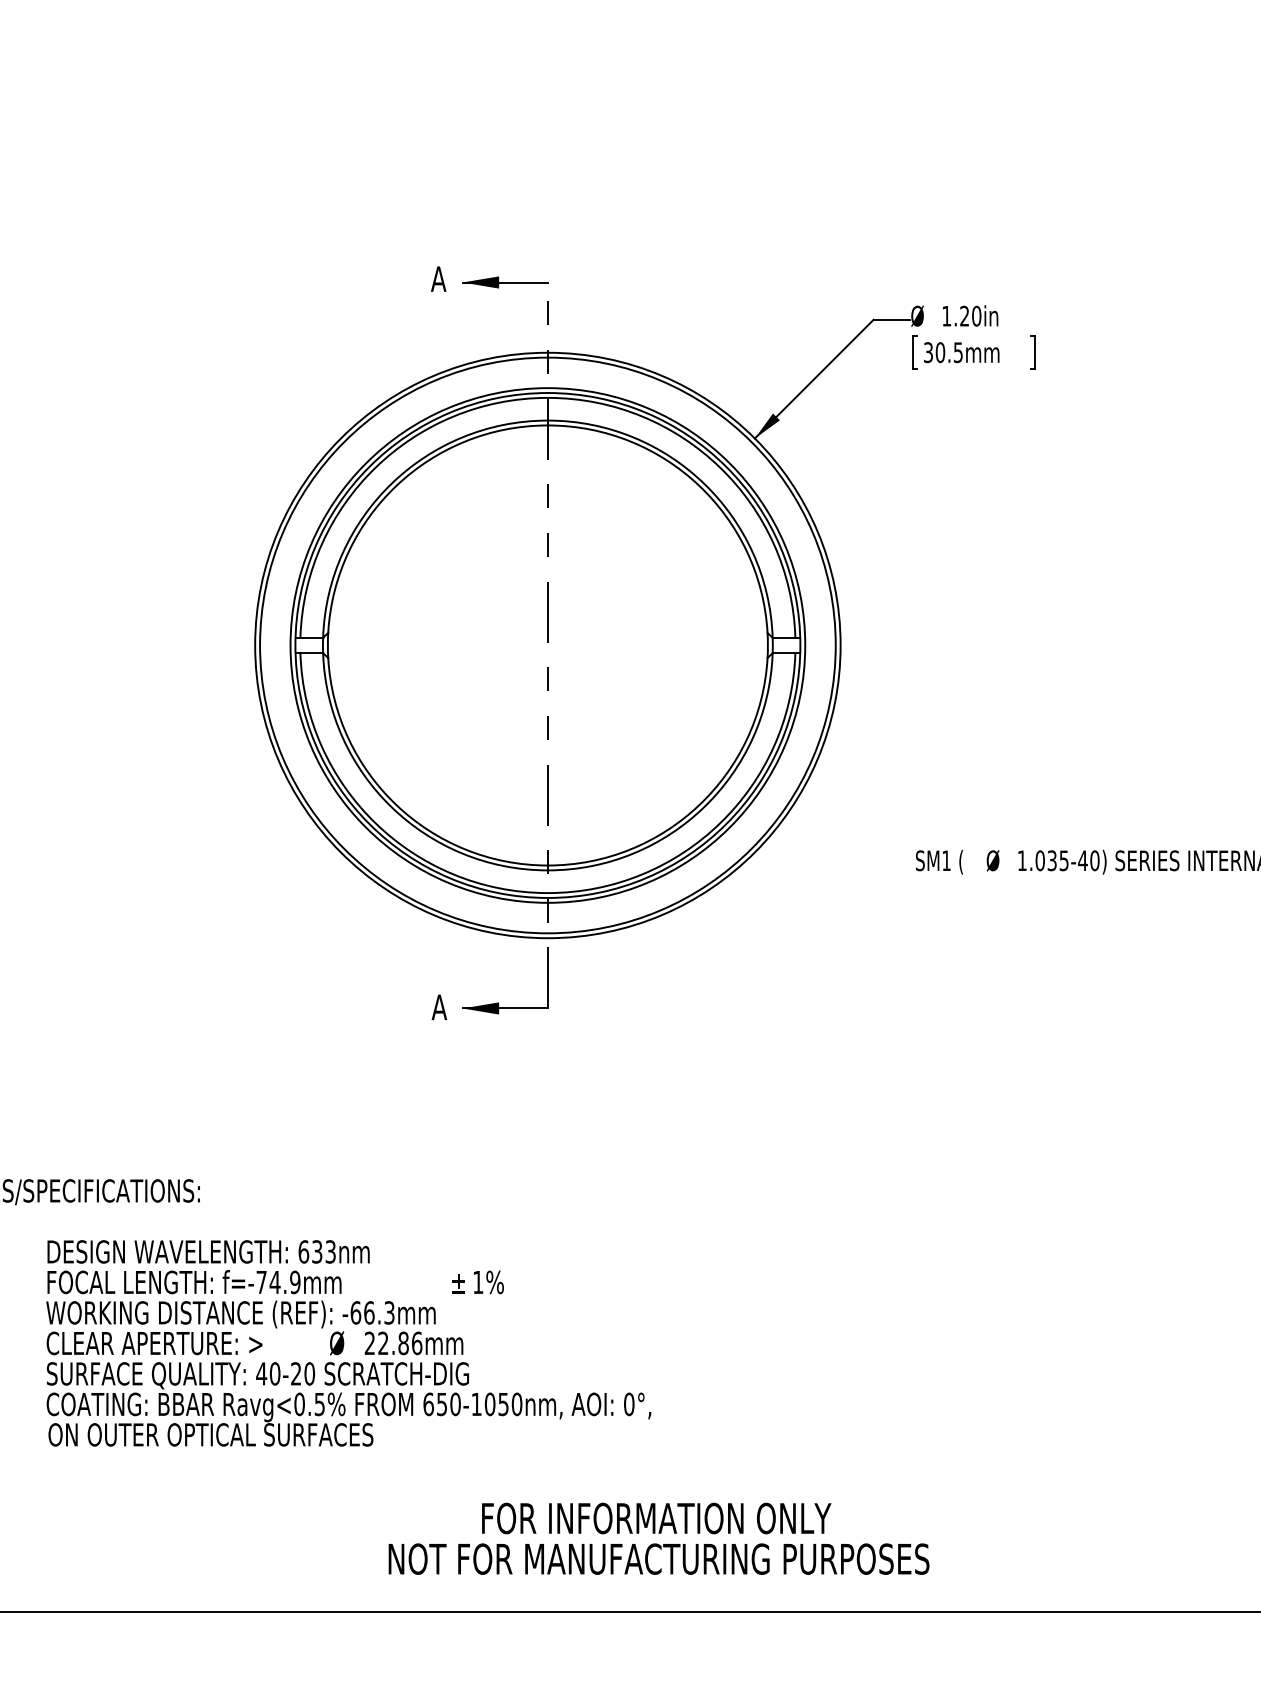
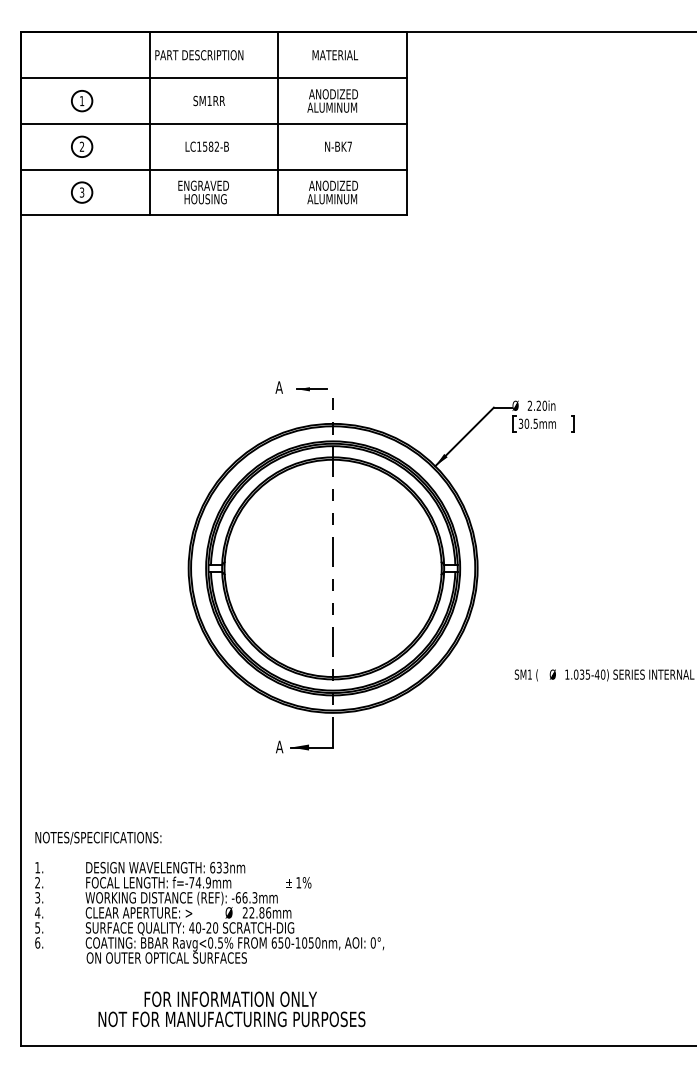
part: (504, 283) -> (311, 389), size x0.7
text: (945, 315) -> (529, 405), 1.20in -> 2.20in
text: (658, 1539) -> (231, 1009), moved

